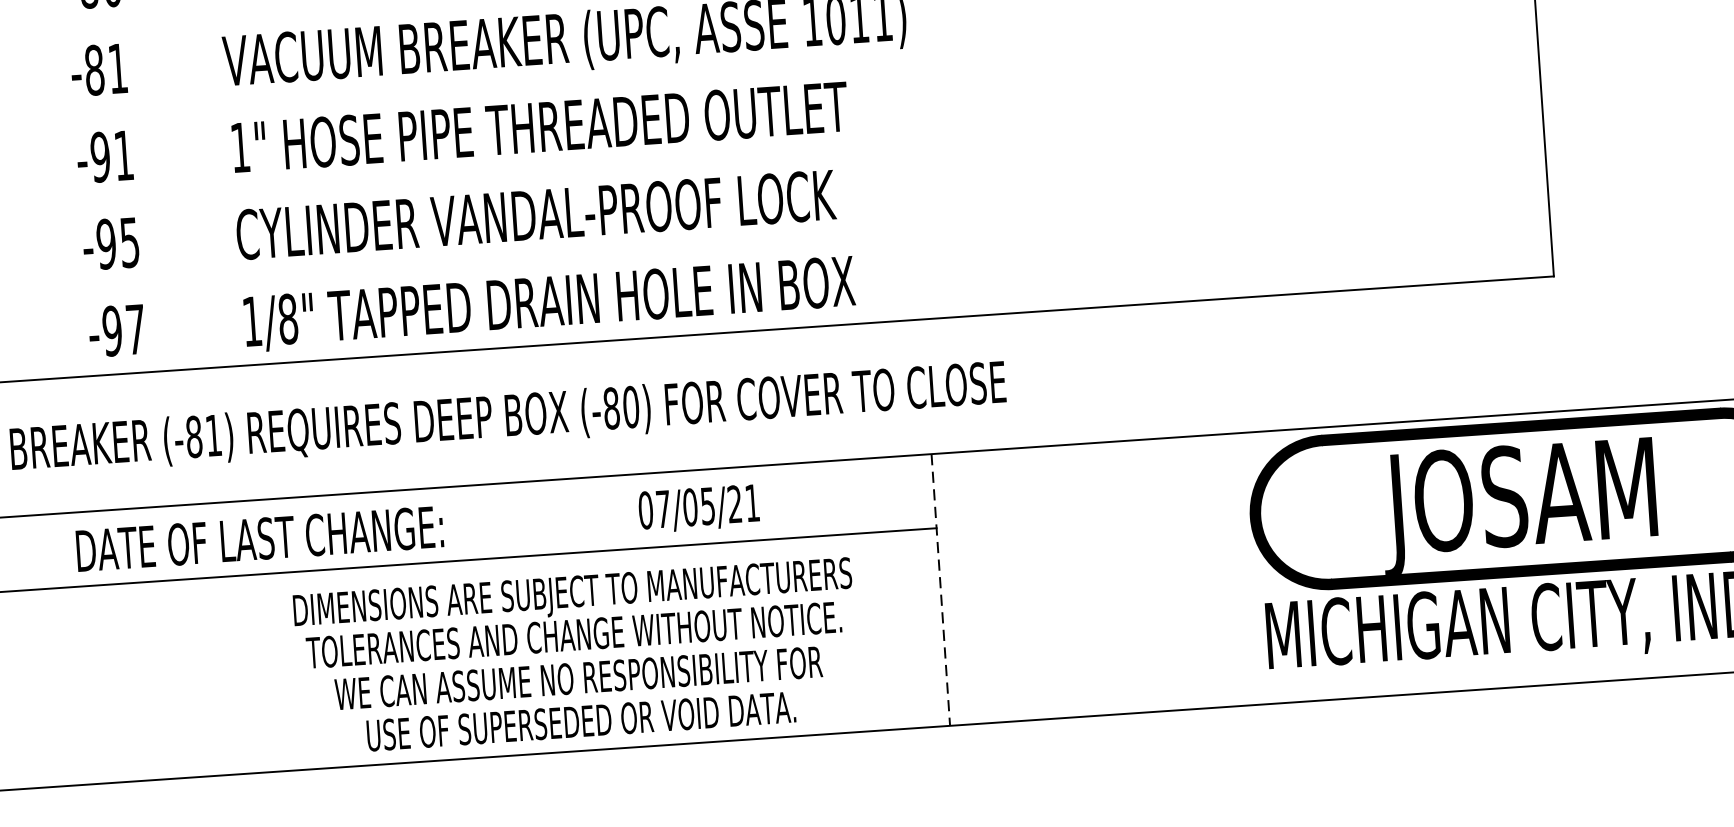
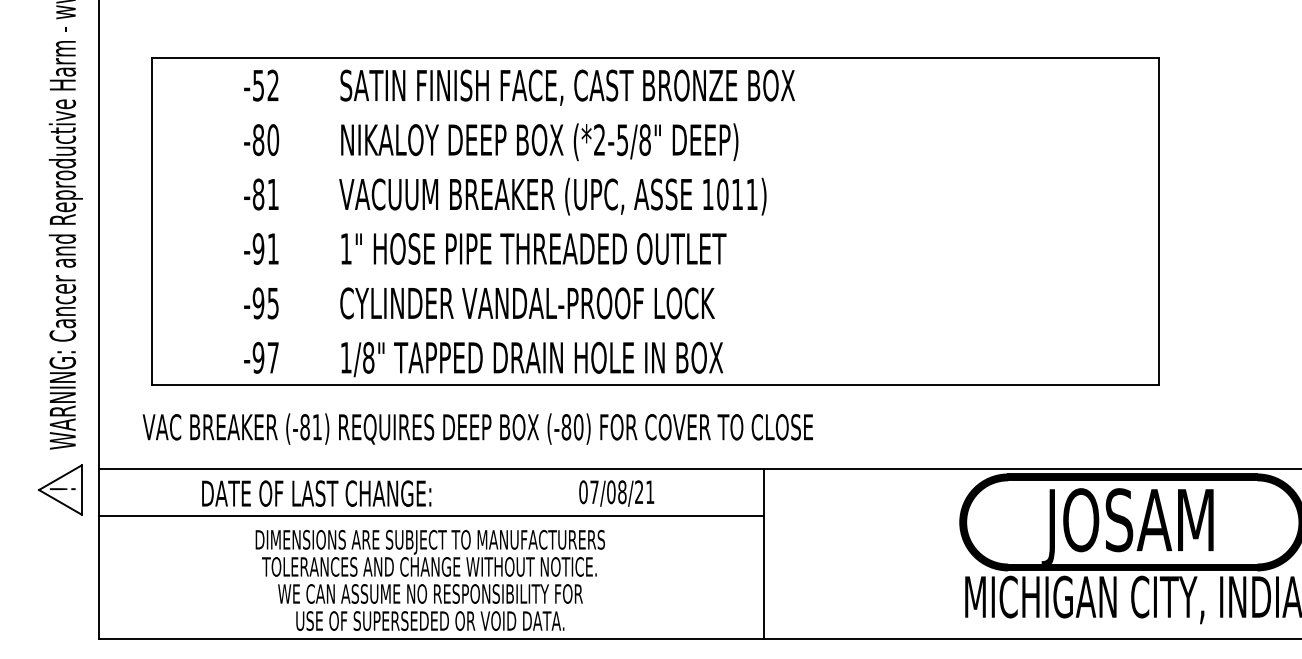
text: (708, 506) -> (622, 492), 07/05/21 -> 07/08/21
text: (259, 538) -> (316, 493), moved
line: (940, 590) -> (763, 554), dashed -> solid
text: (575, 655) -> (429, 579), moved

